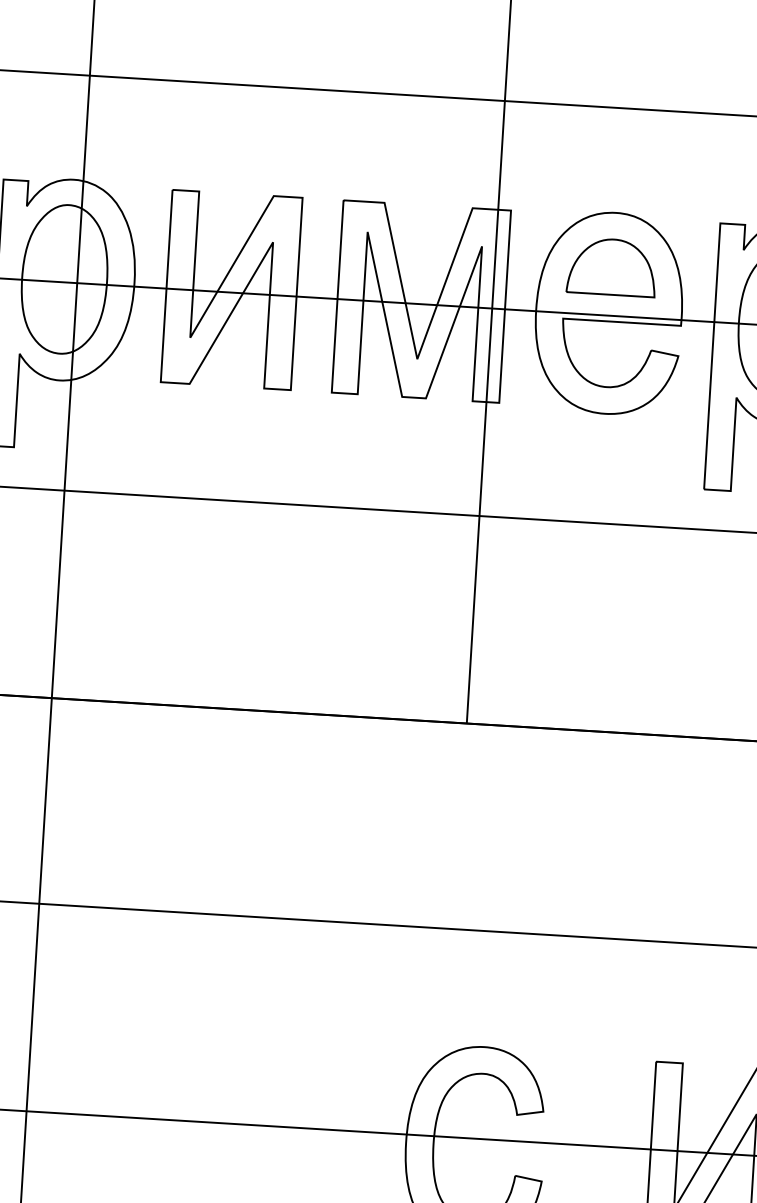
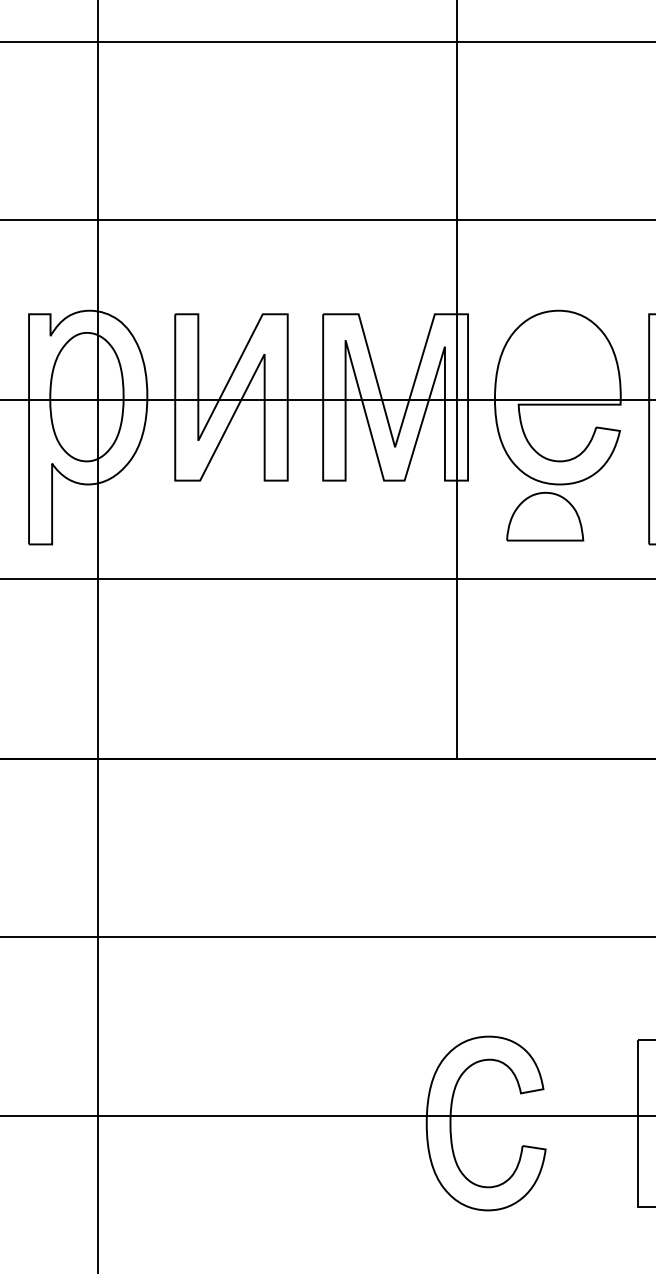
part: (612, 266) -> (545, 516), moved

